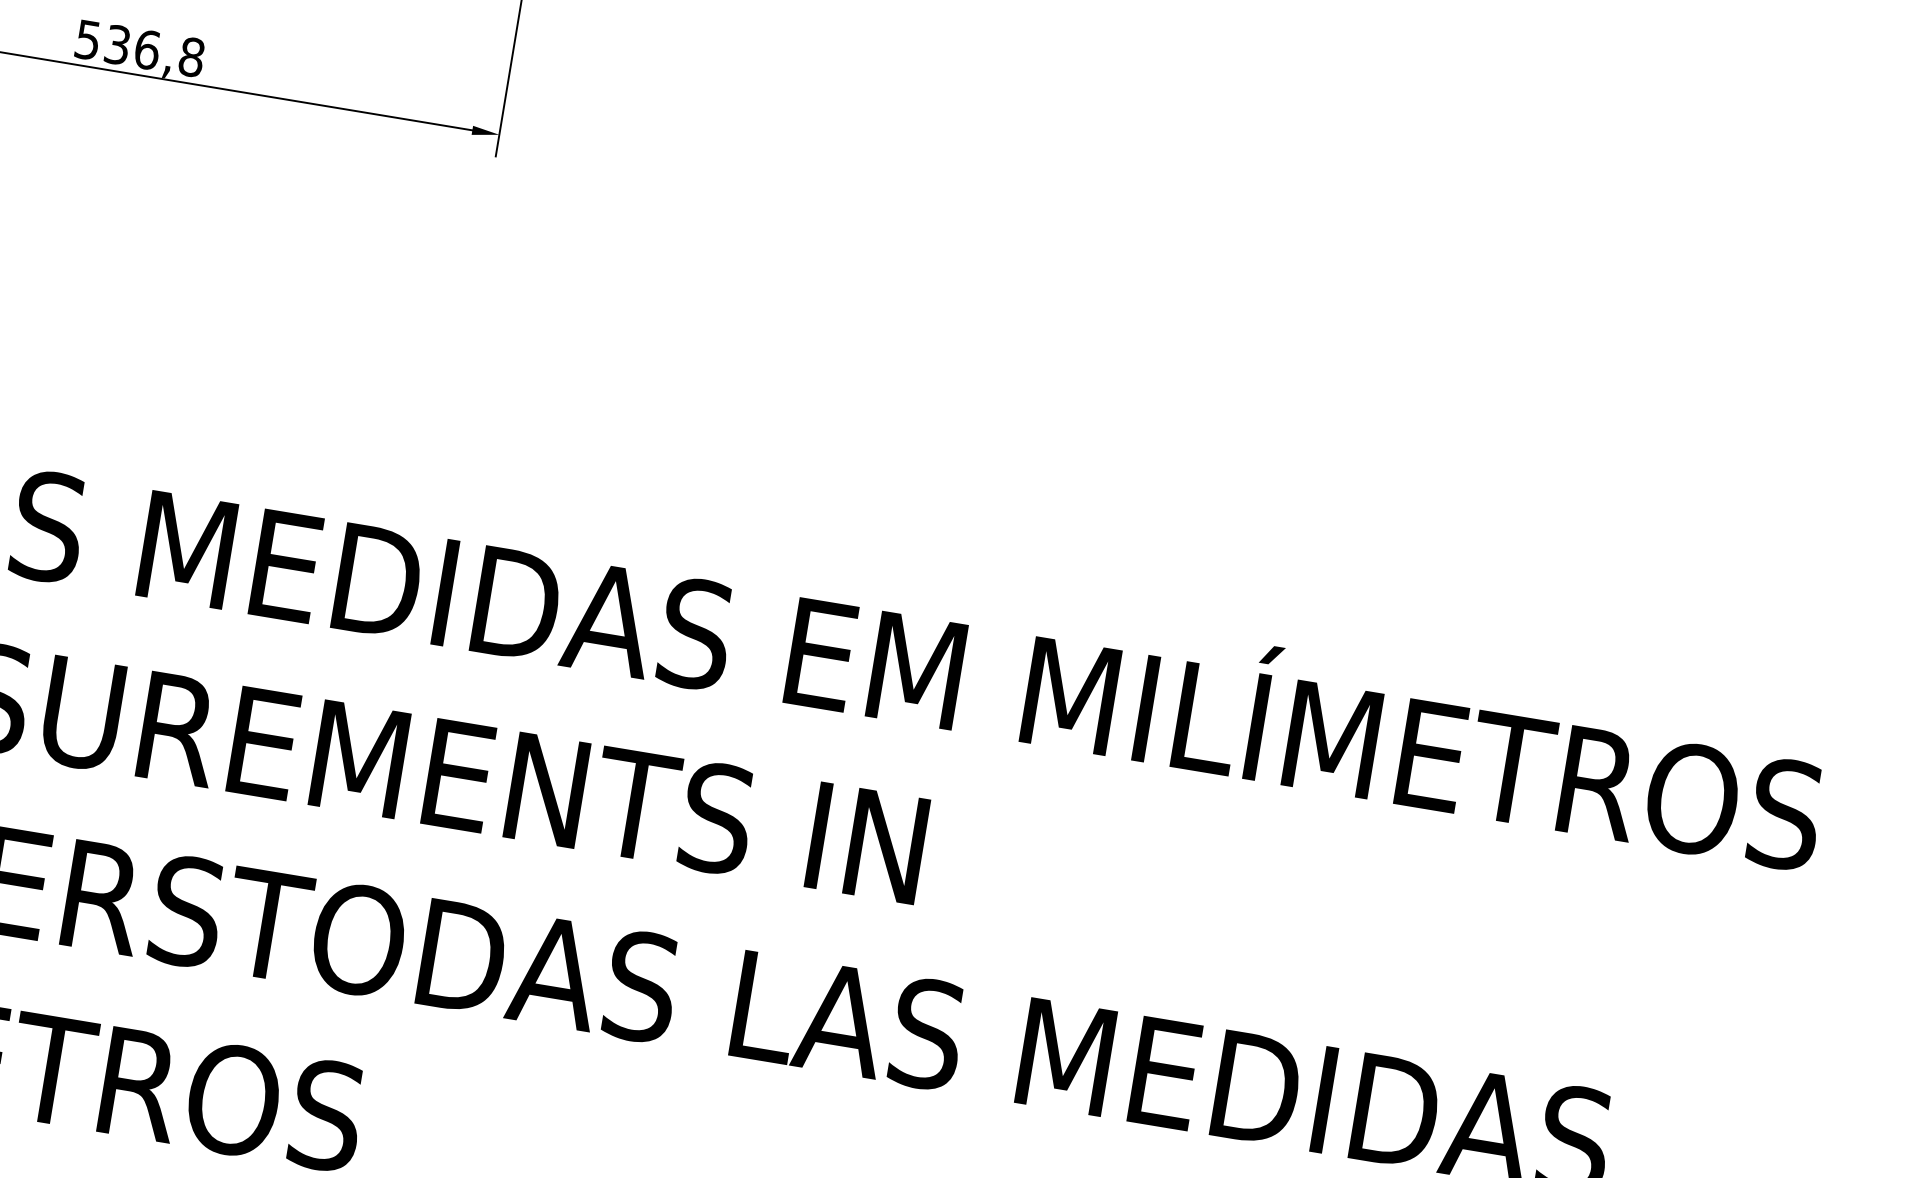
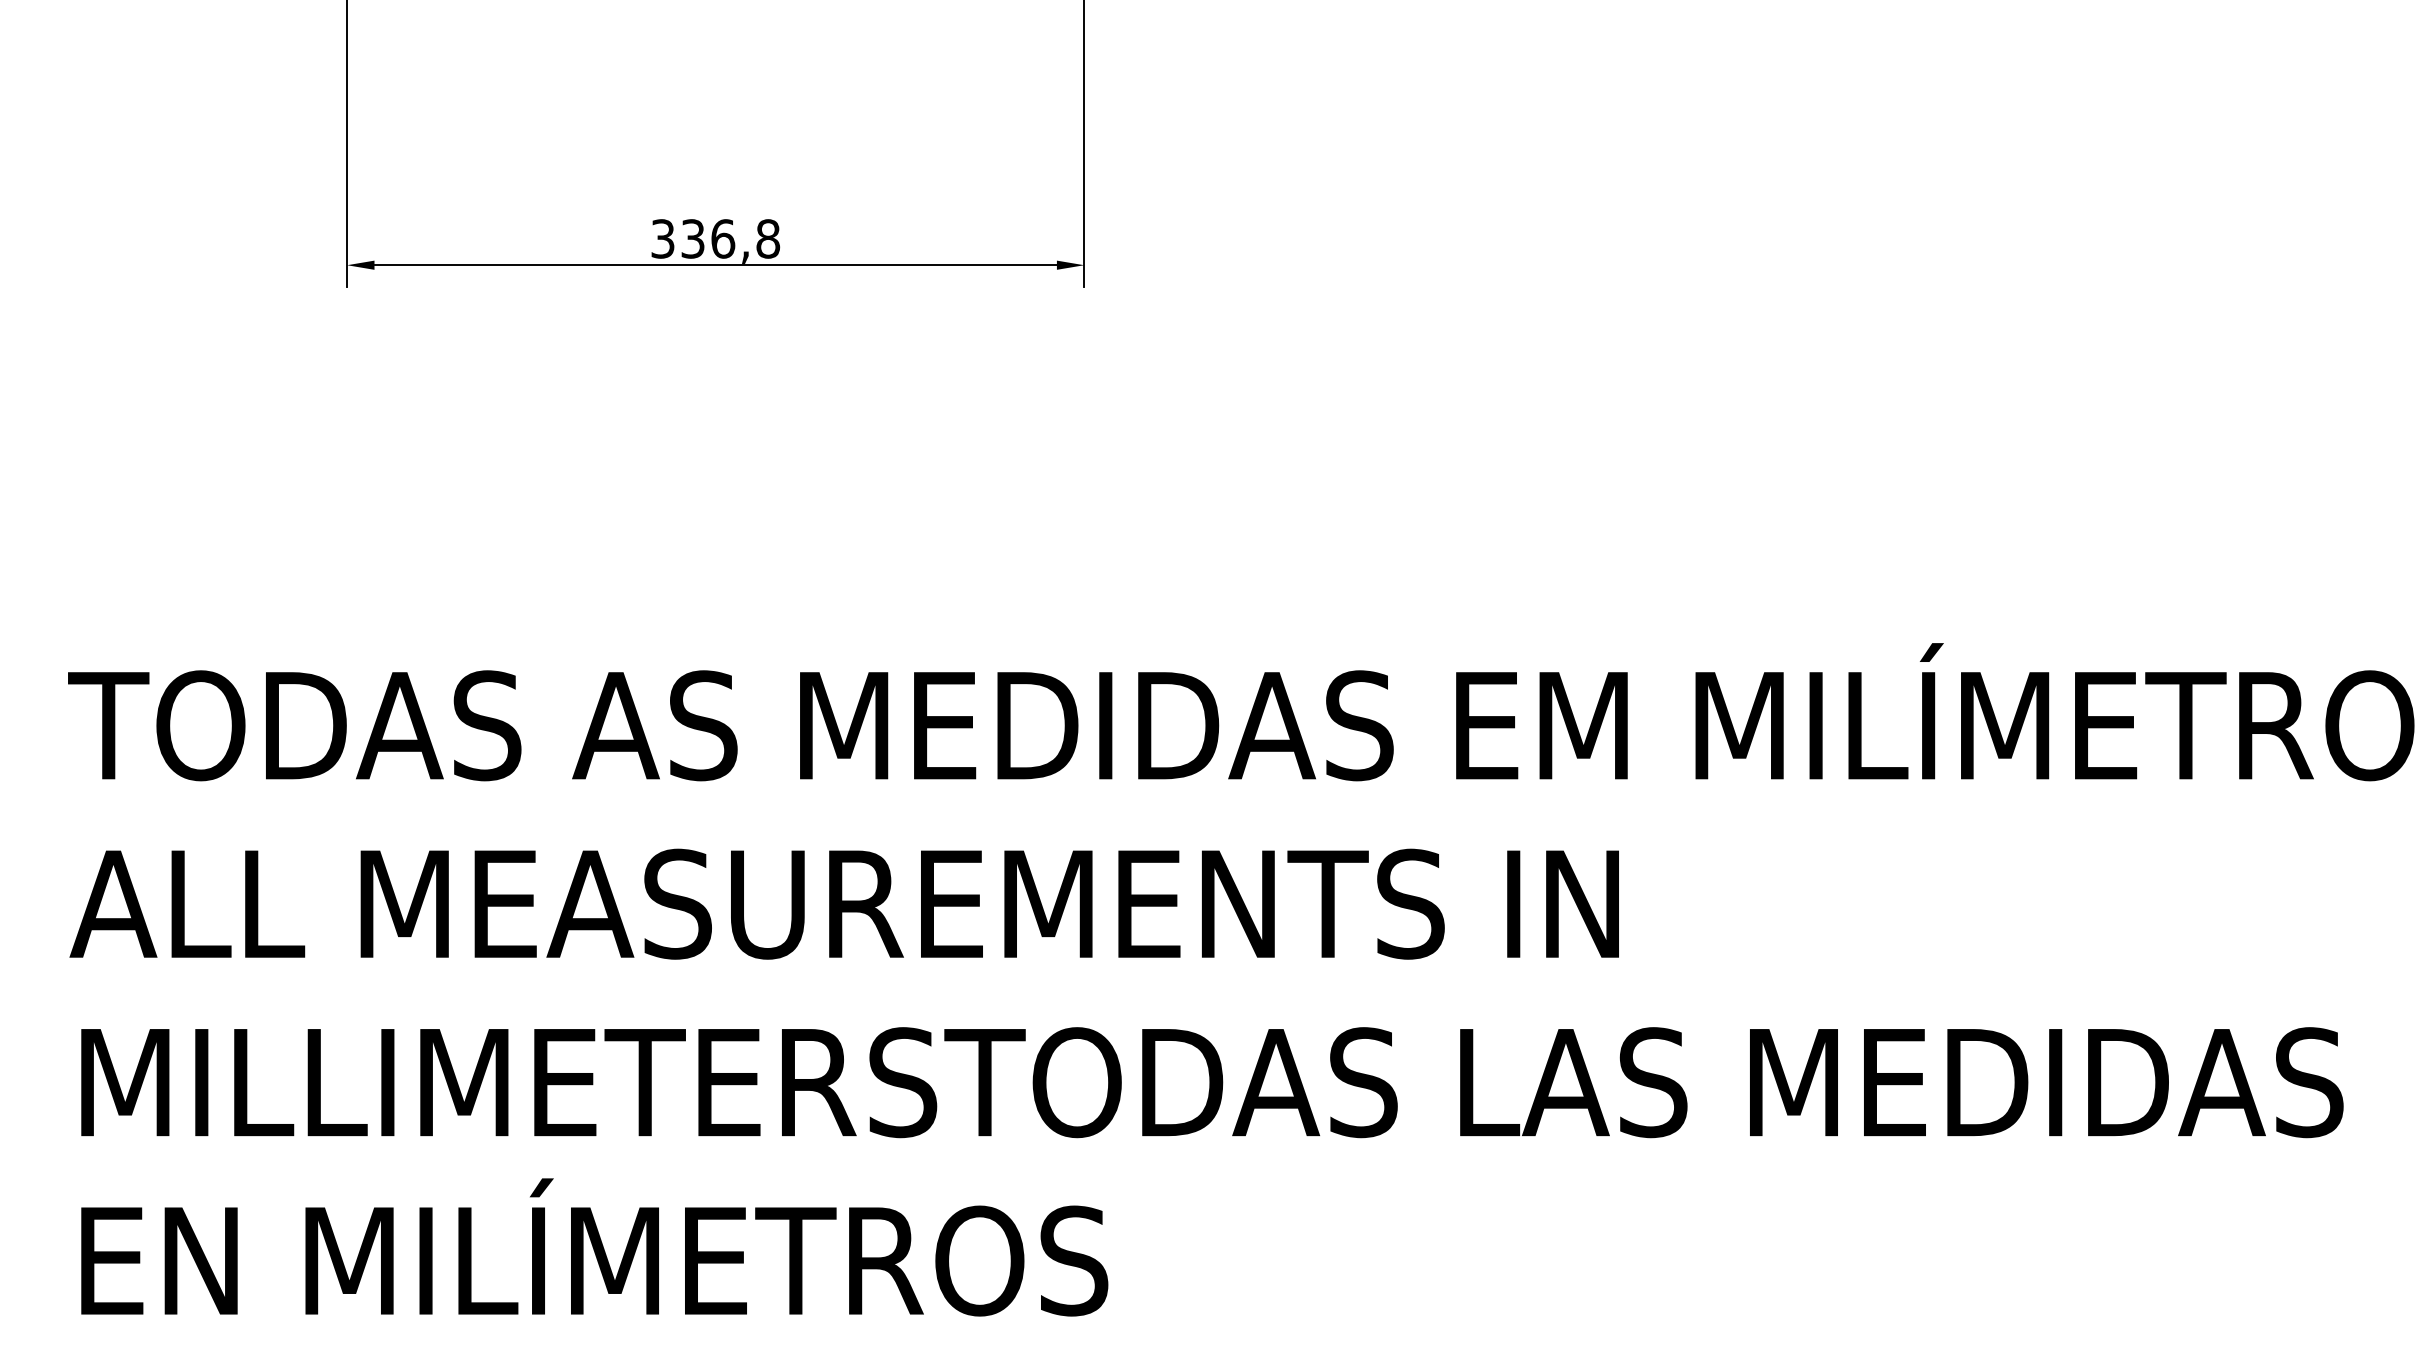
text: (88, 39) -> (663, 238), 536,8 -> 336,8

